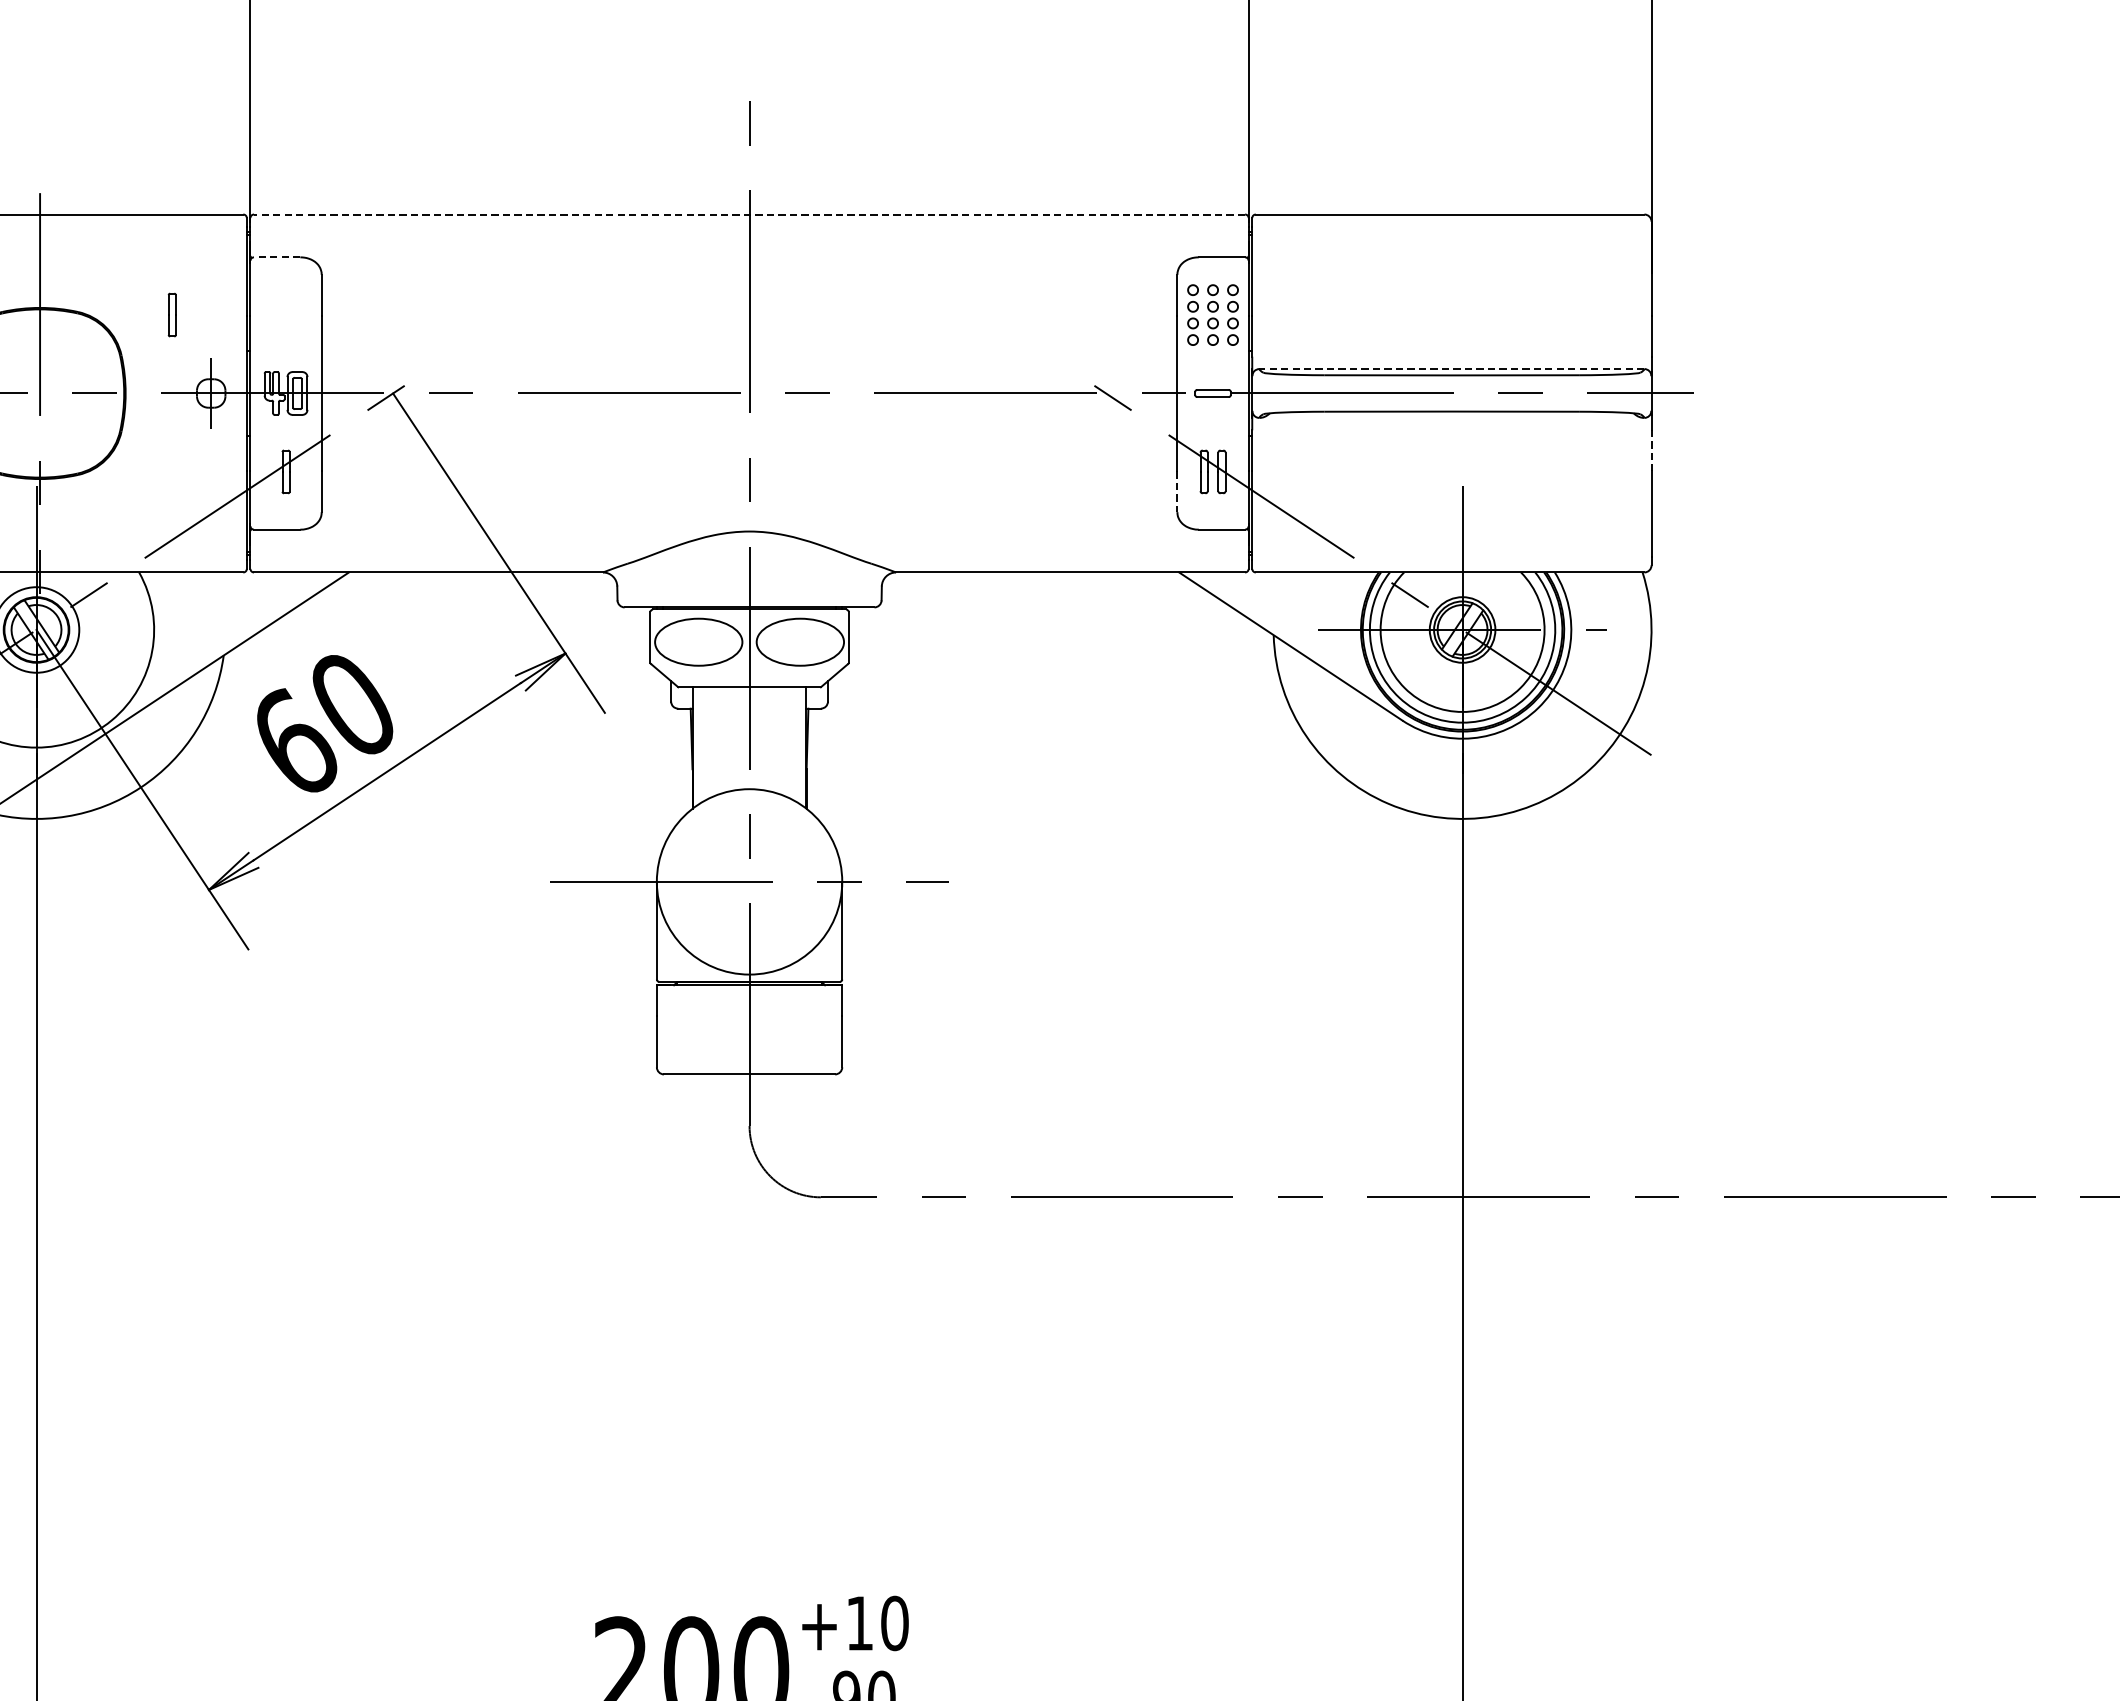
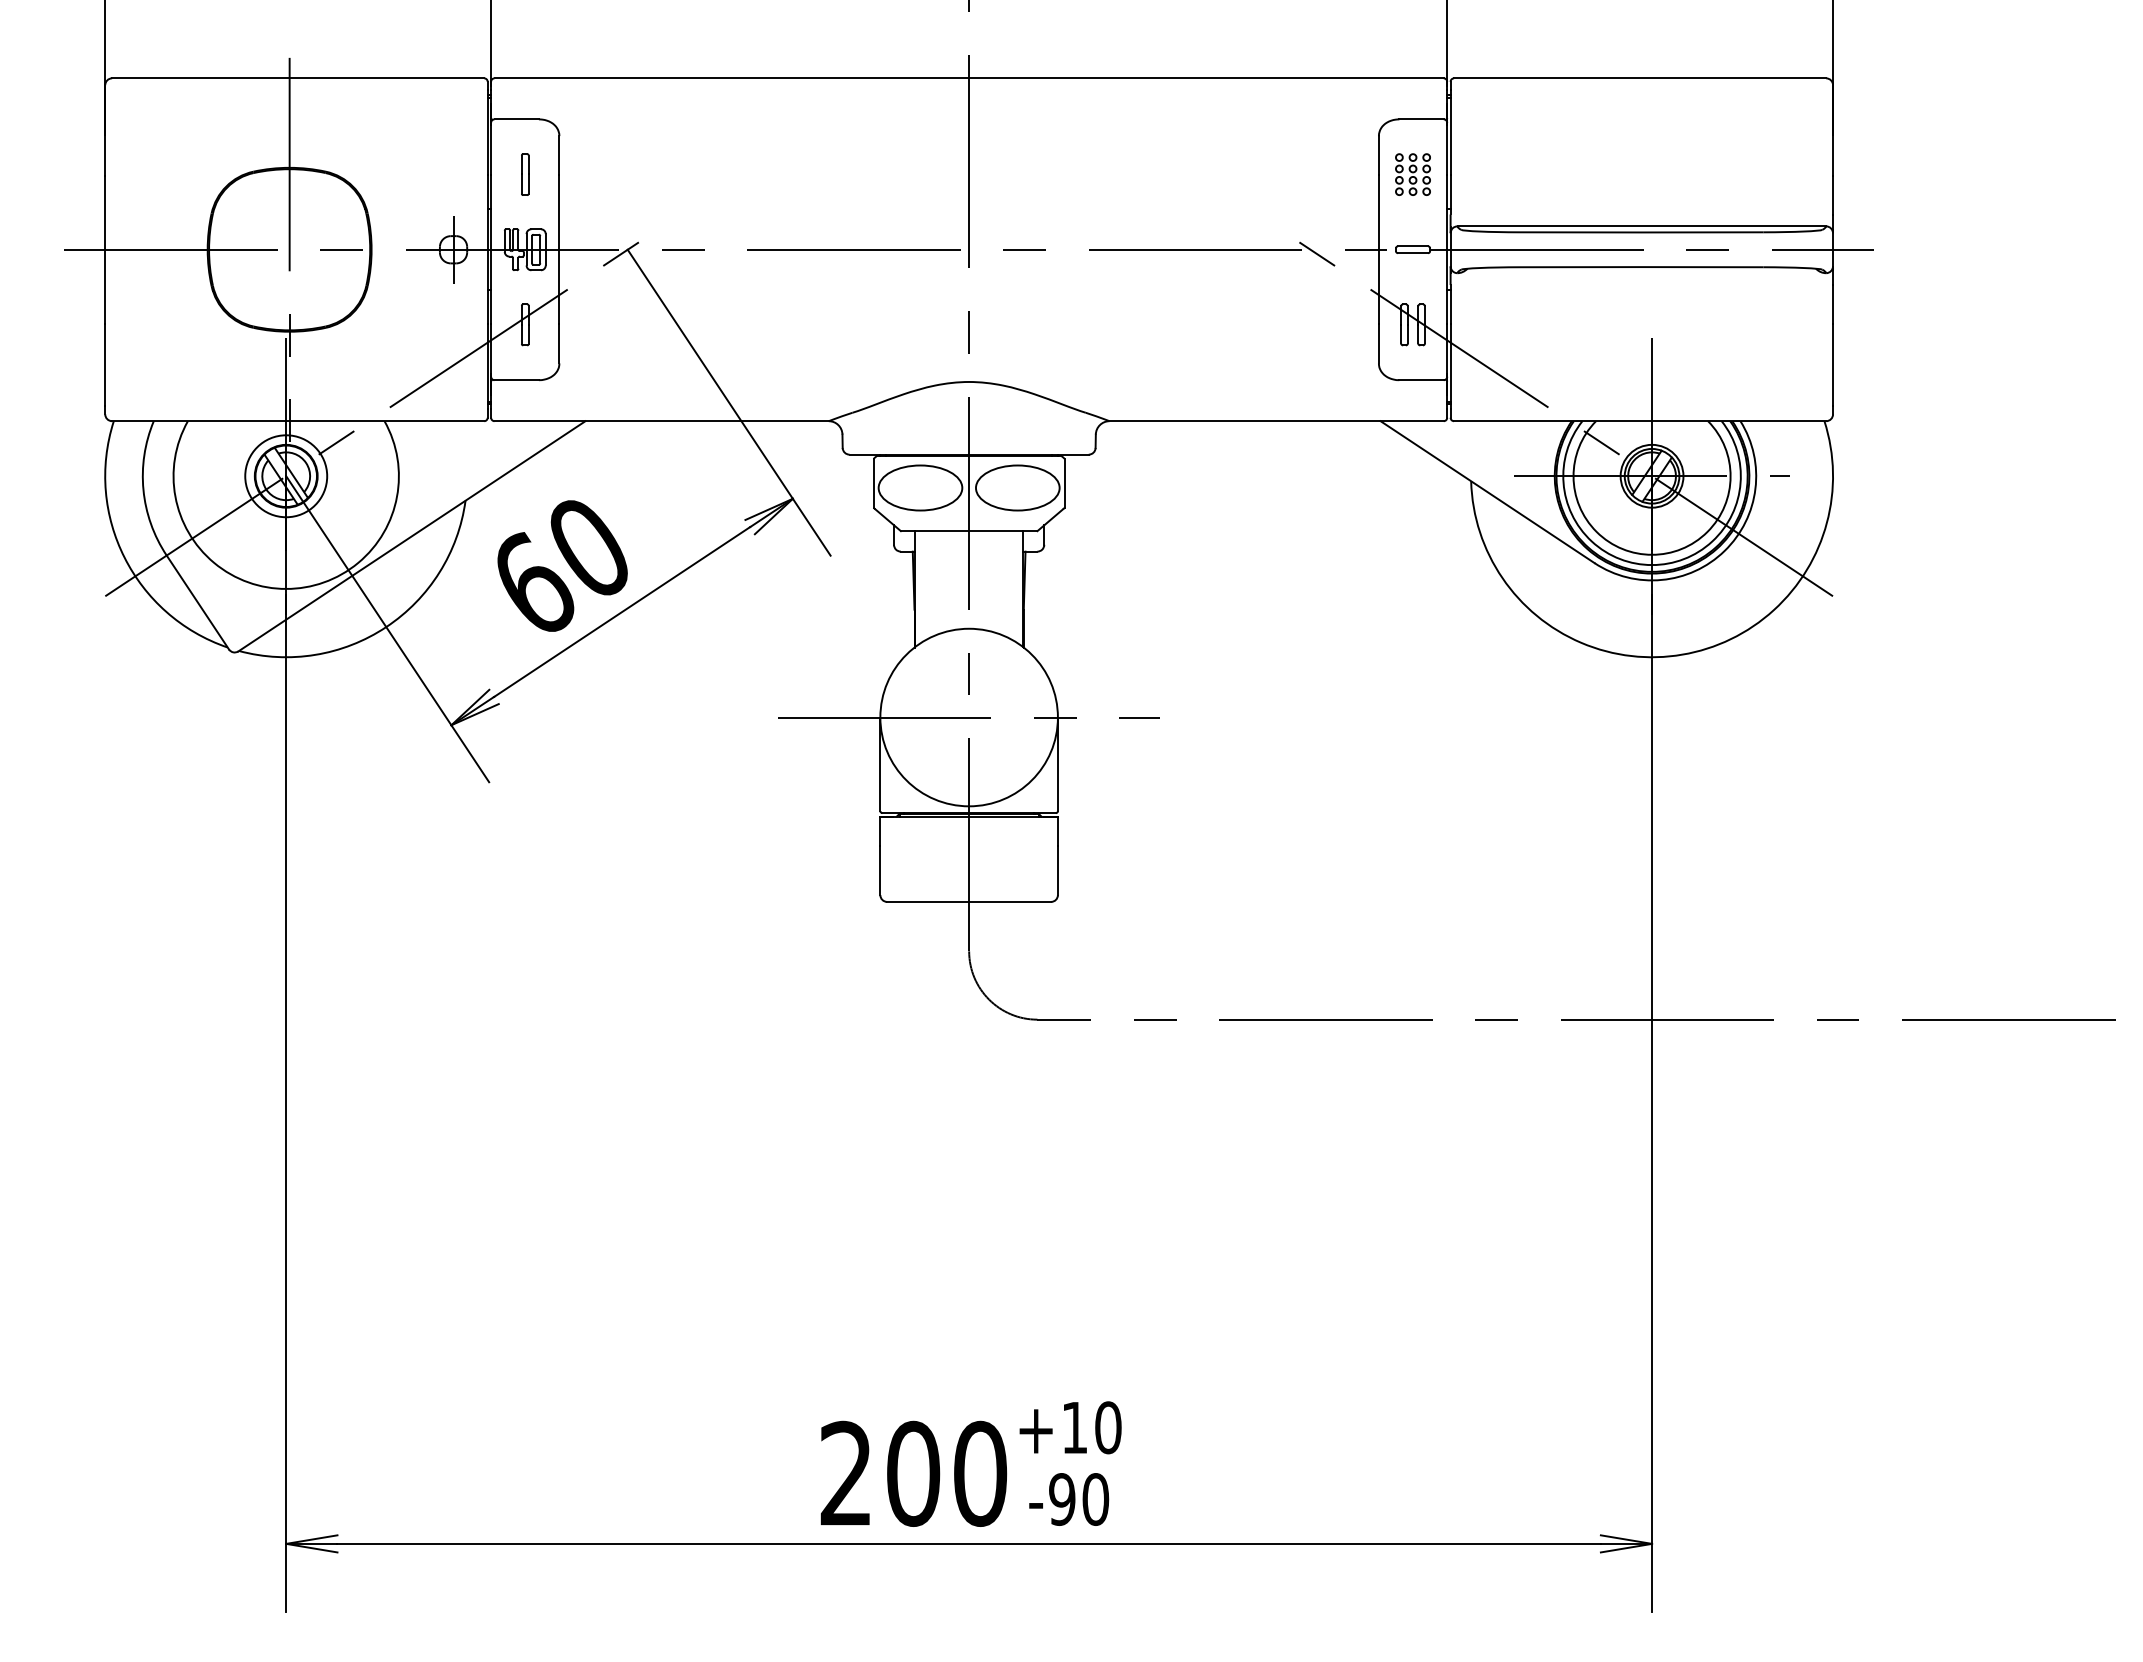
line: (749, 214) -> (969, 78), dashed -> solid
line: (276, 257) -> (516, 119), dashed -> solid
part: (172, 314) -> (525, 174), moved
part: (1212, 314) -> (1412, 174), size x0.71
line: (1451, 369) -> (1641, 226), dashed -> solid
line: (1652, 450) -> (1833, 304), dashed -> solid
line: (1176, 492) -> (1378, 344), dashed -> solid

